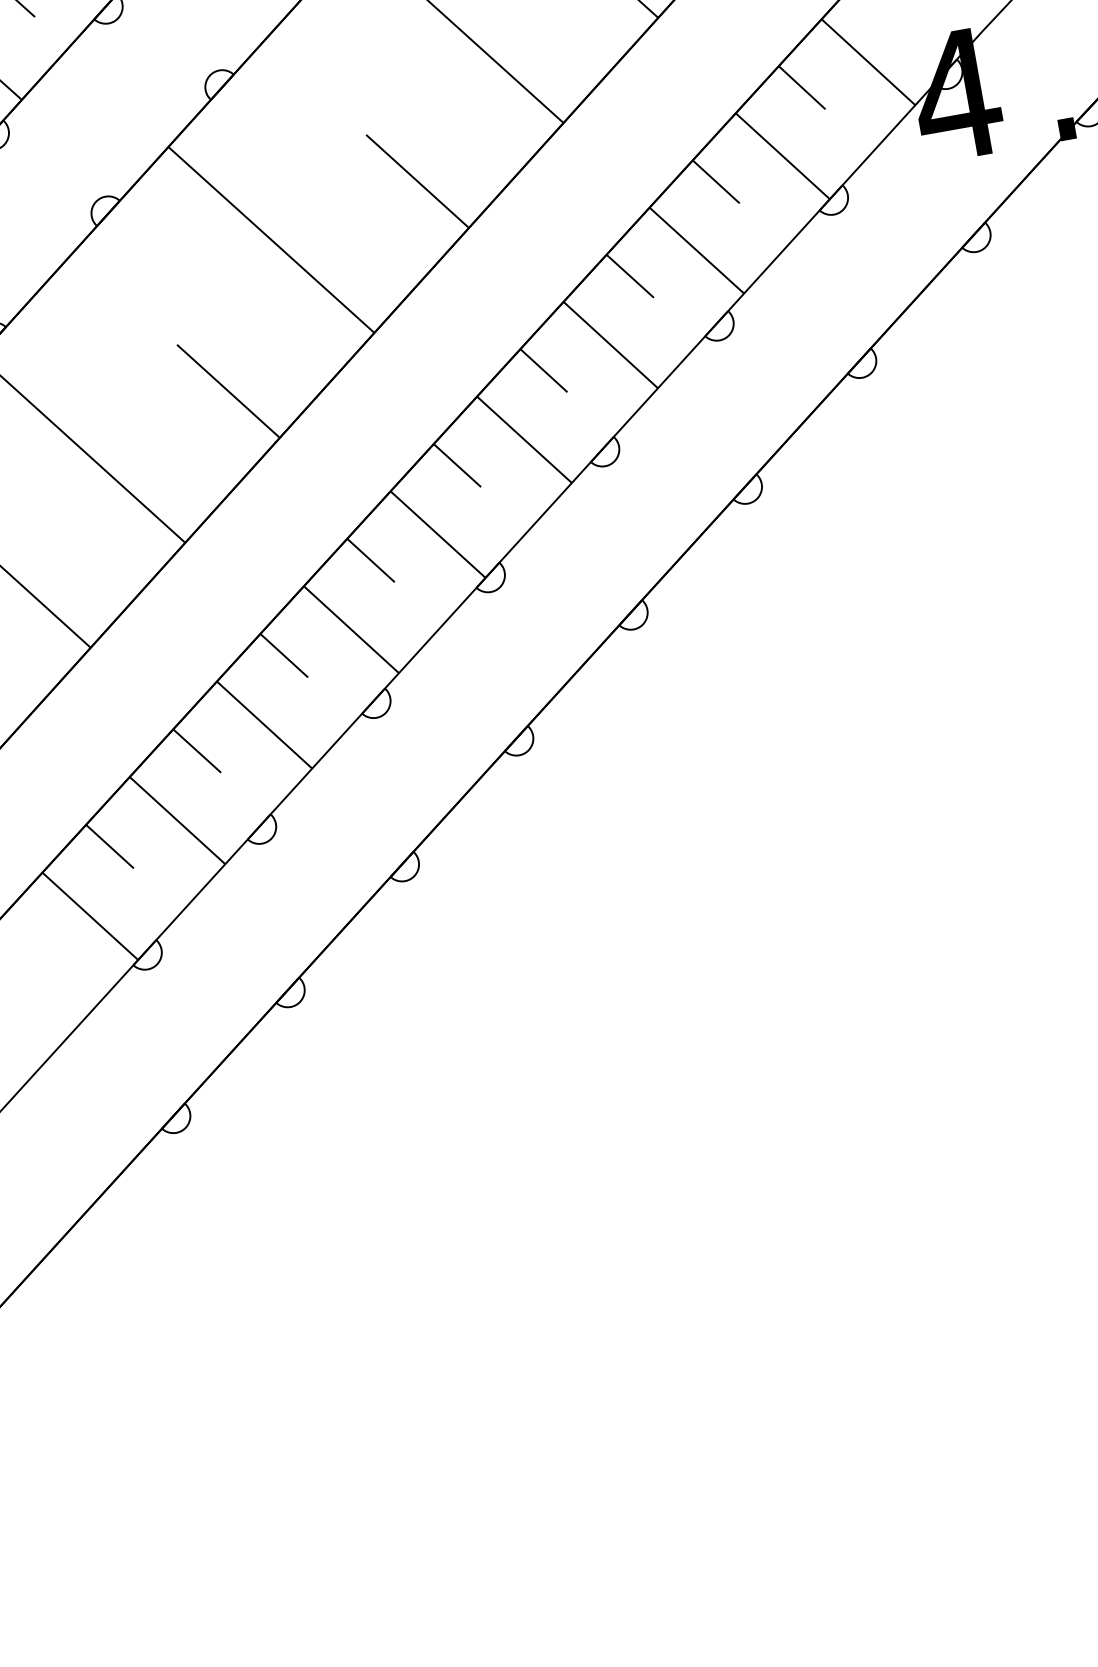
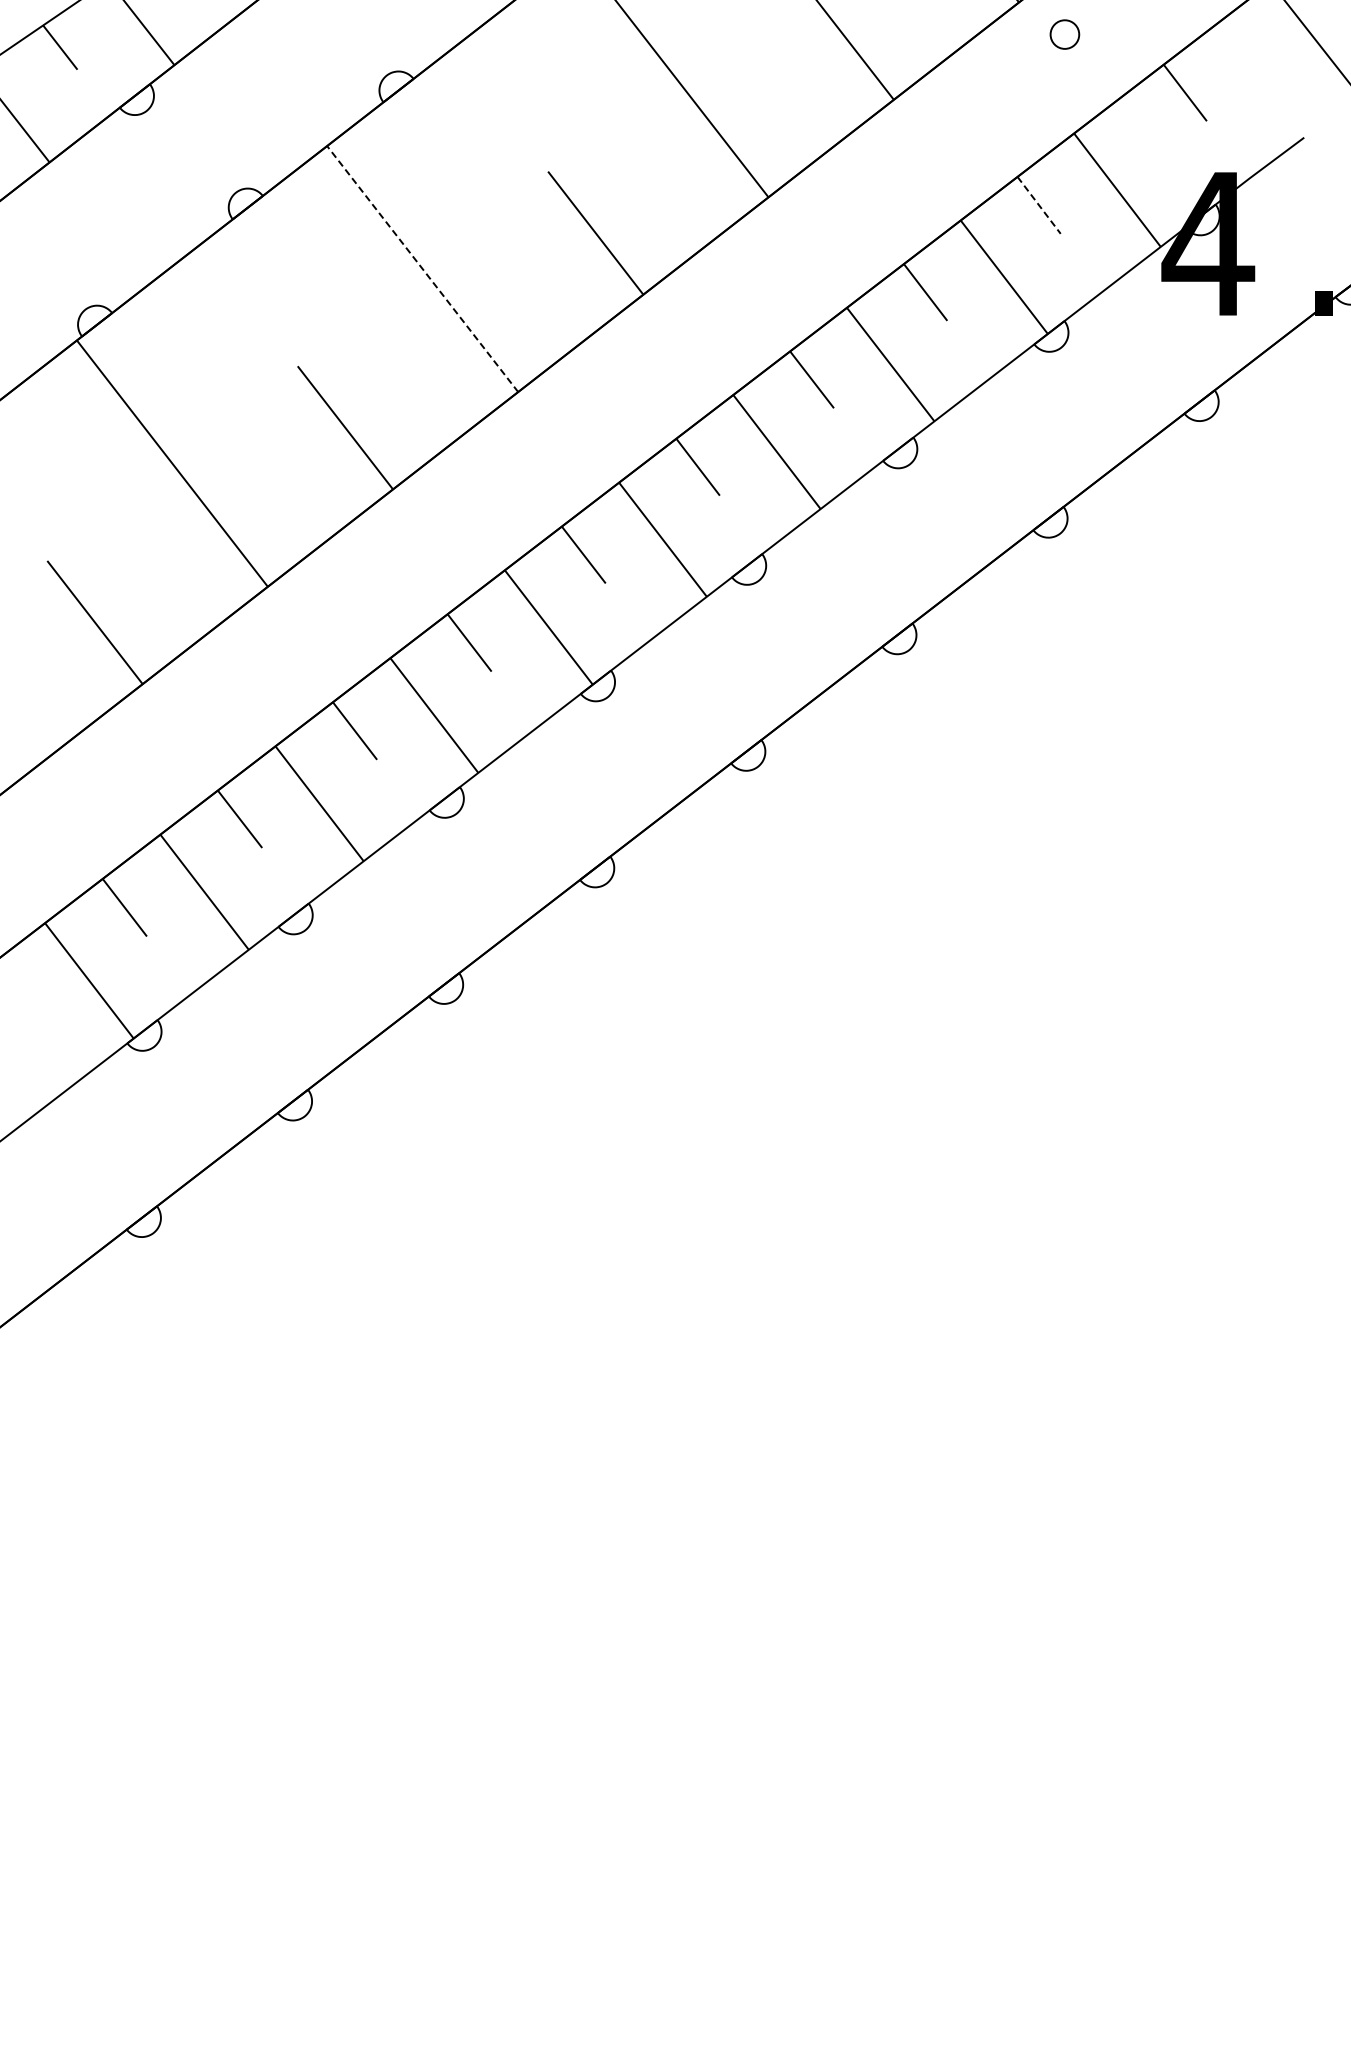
line: (802, 87) -> (1039, 205), solid -> dashed
line: (271, 240) -> (422, 269), solid -> dashed

